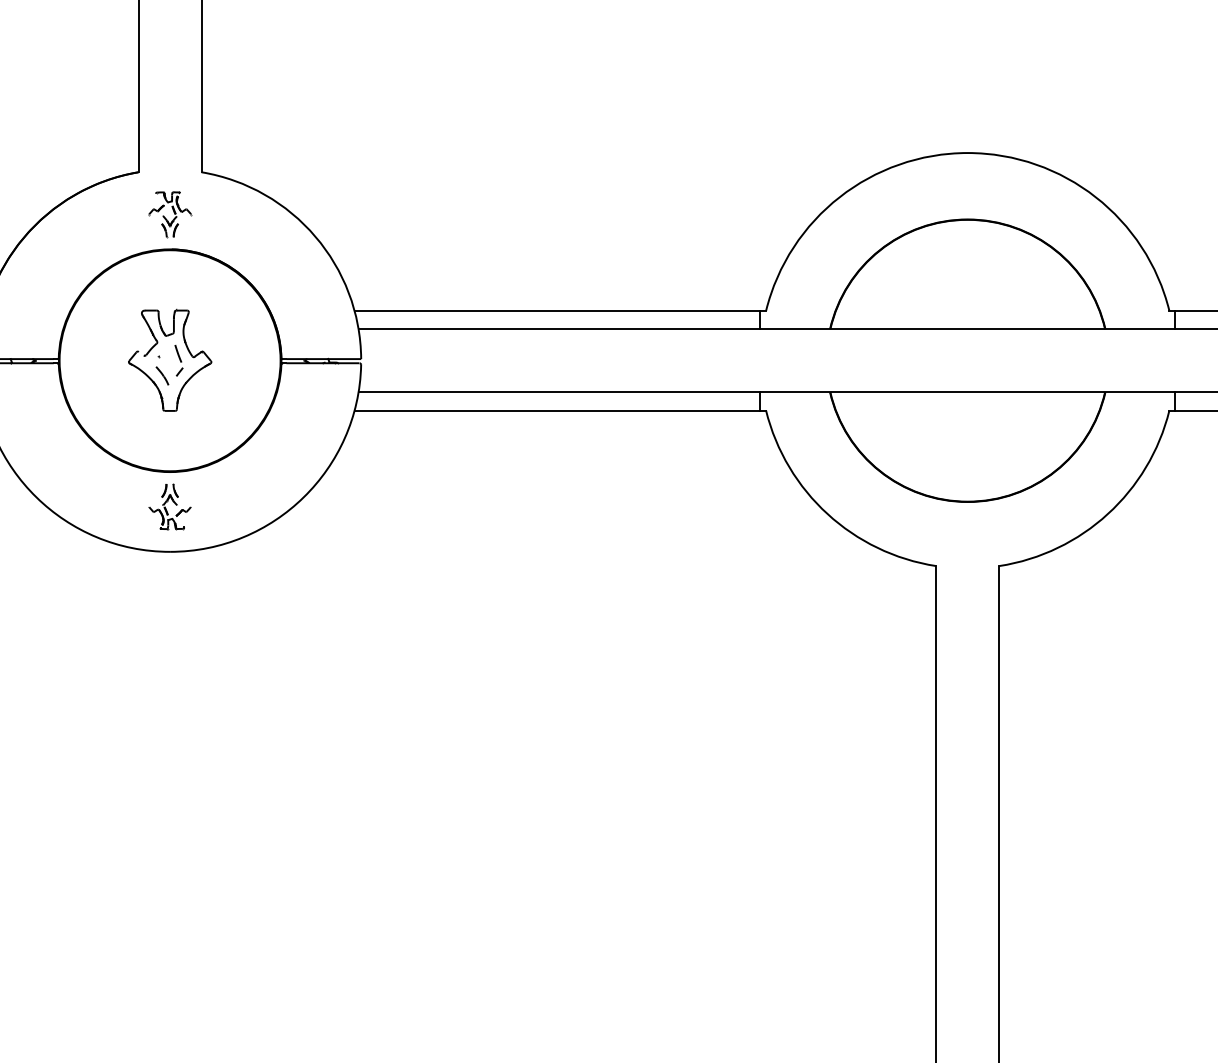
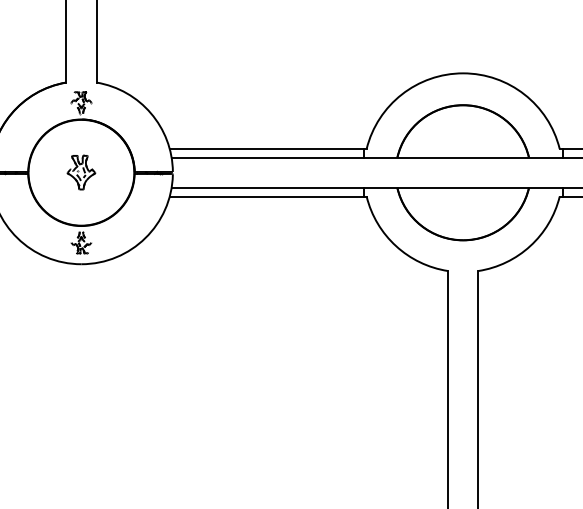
part: (170, 360) -> (81, 172), size x0.7

